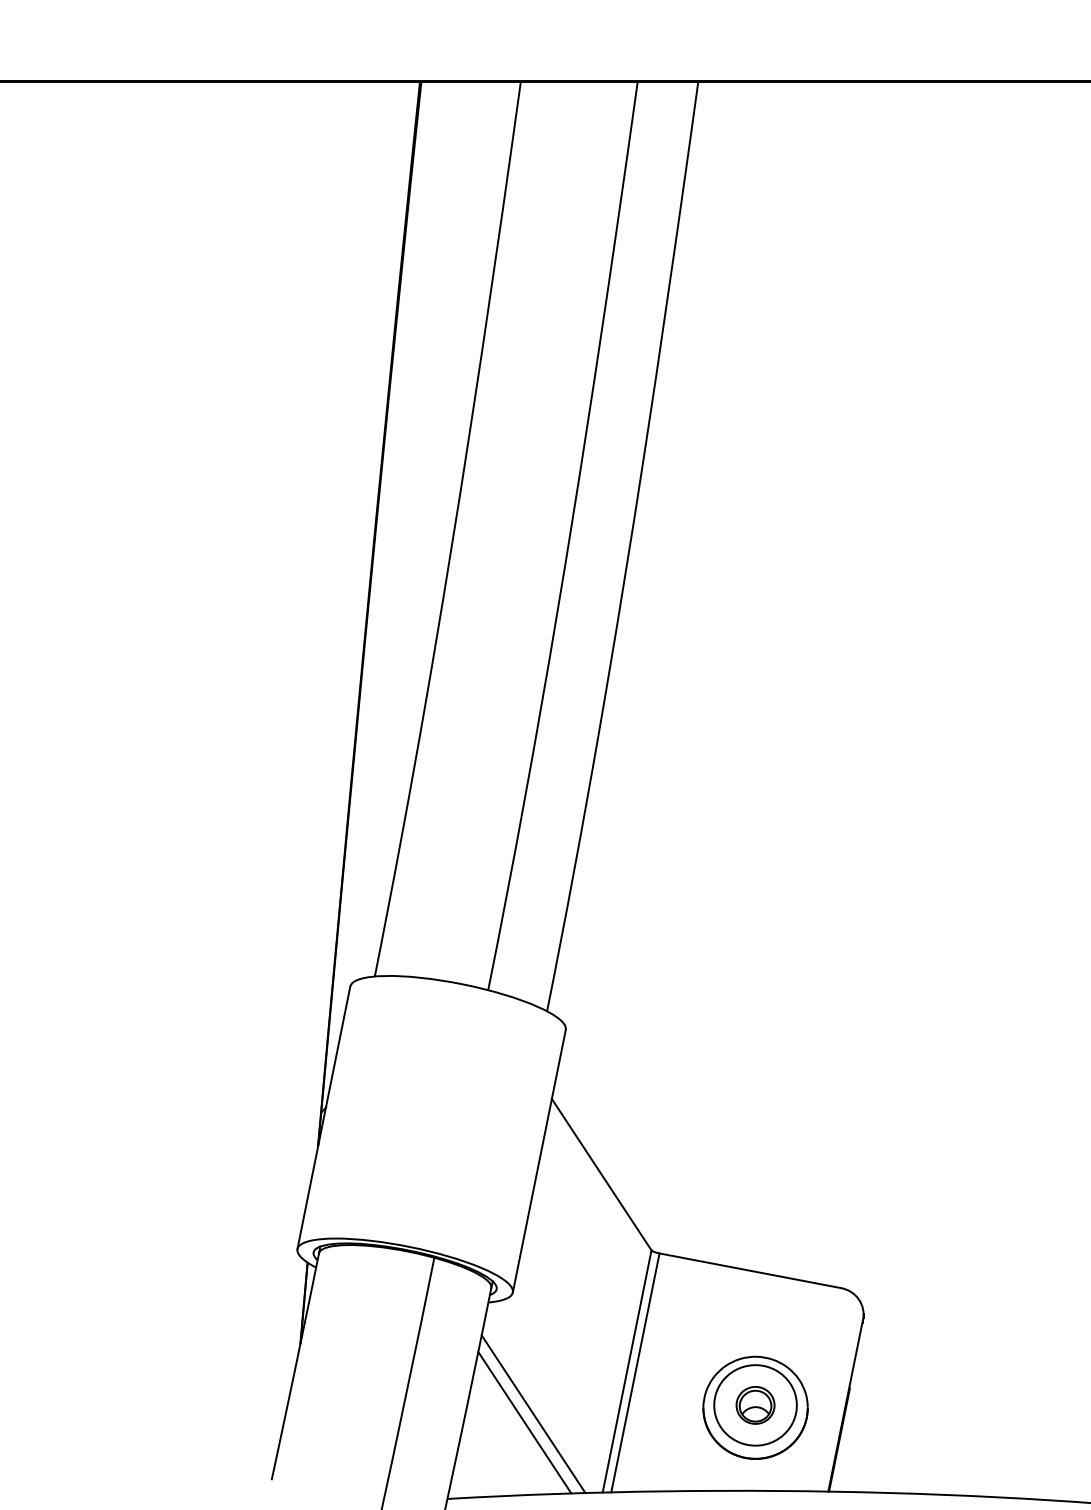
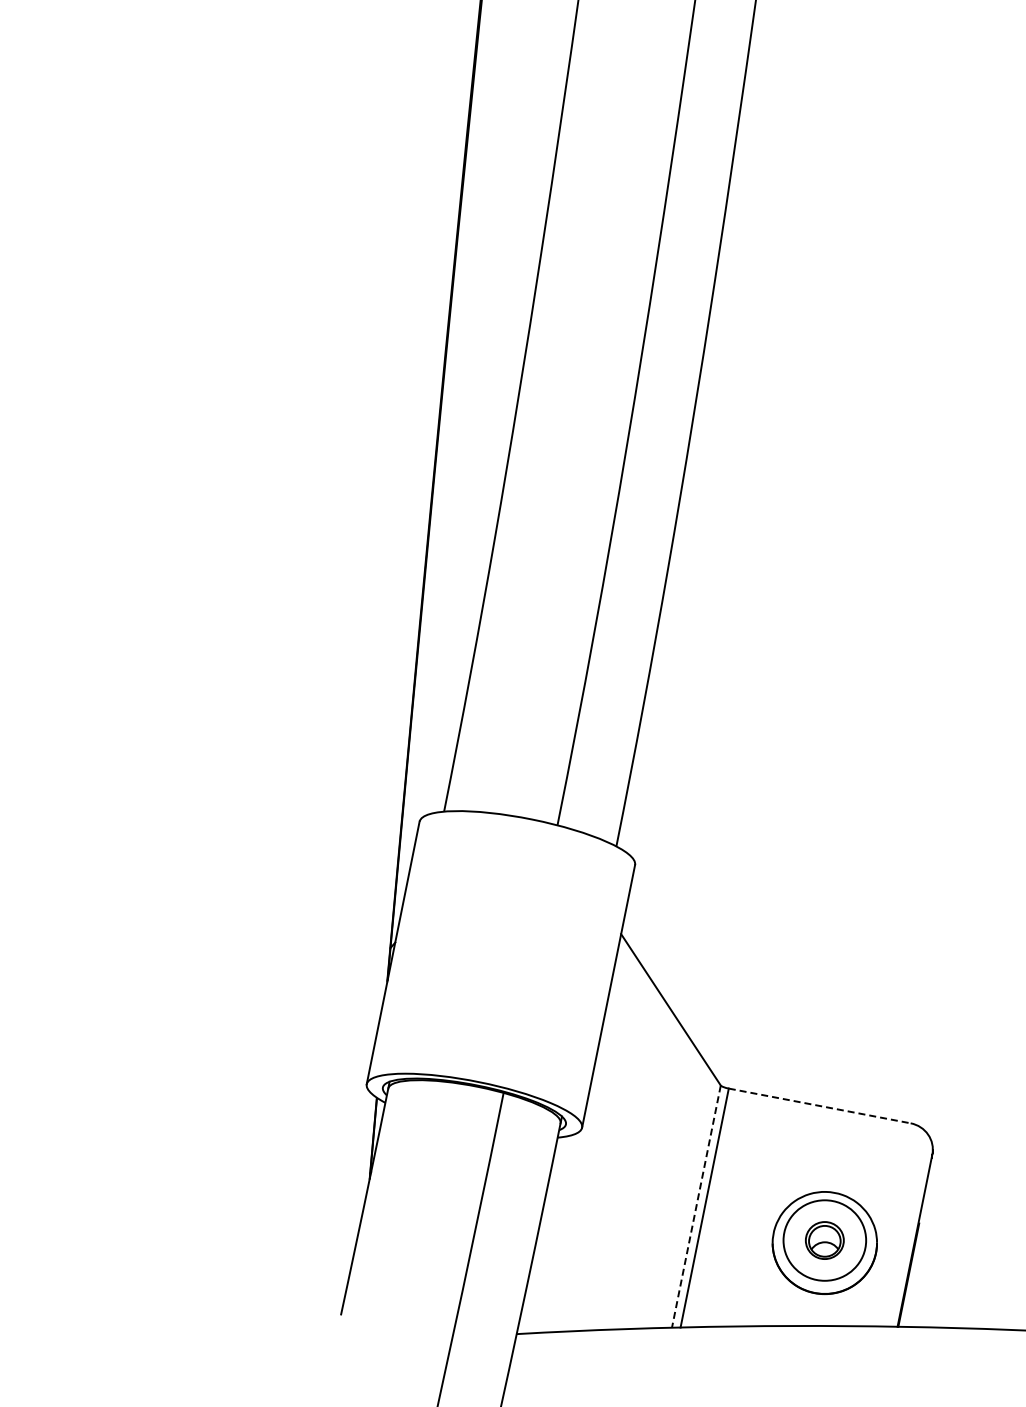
line: (750, 1270) -> (819, 1105), solid -> dashed
line: (627, 1371) -> (696, 1206), solid -> dashed
line: (533, 1414) -> (602, 1249), removed
line: (524, 1422) -> (593, 1257), removed

